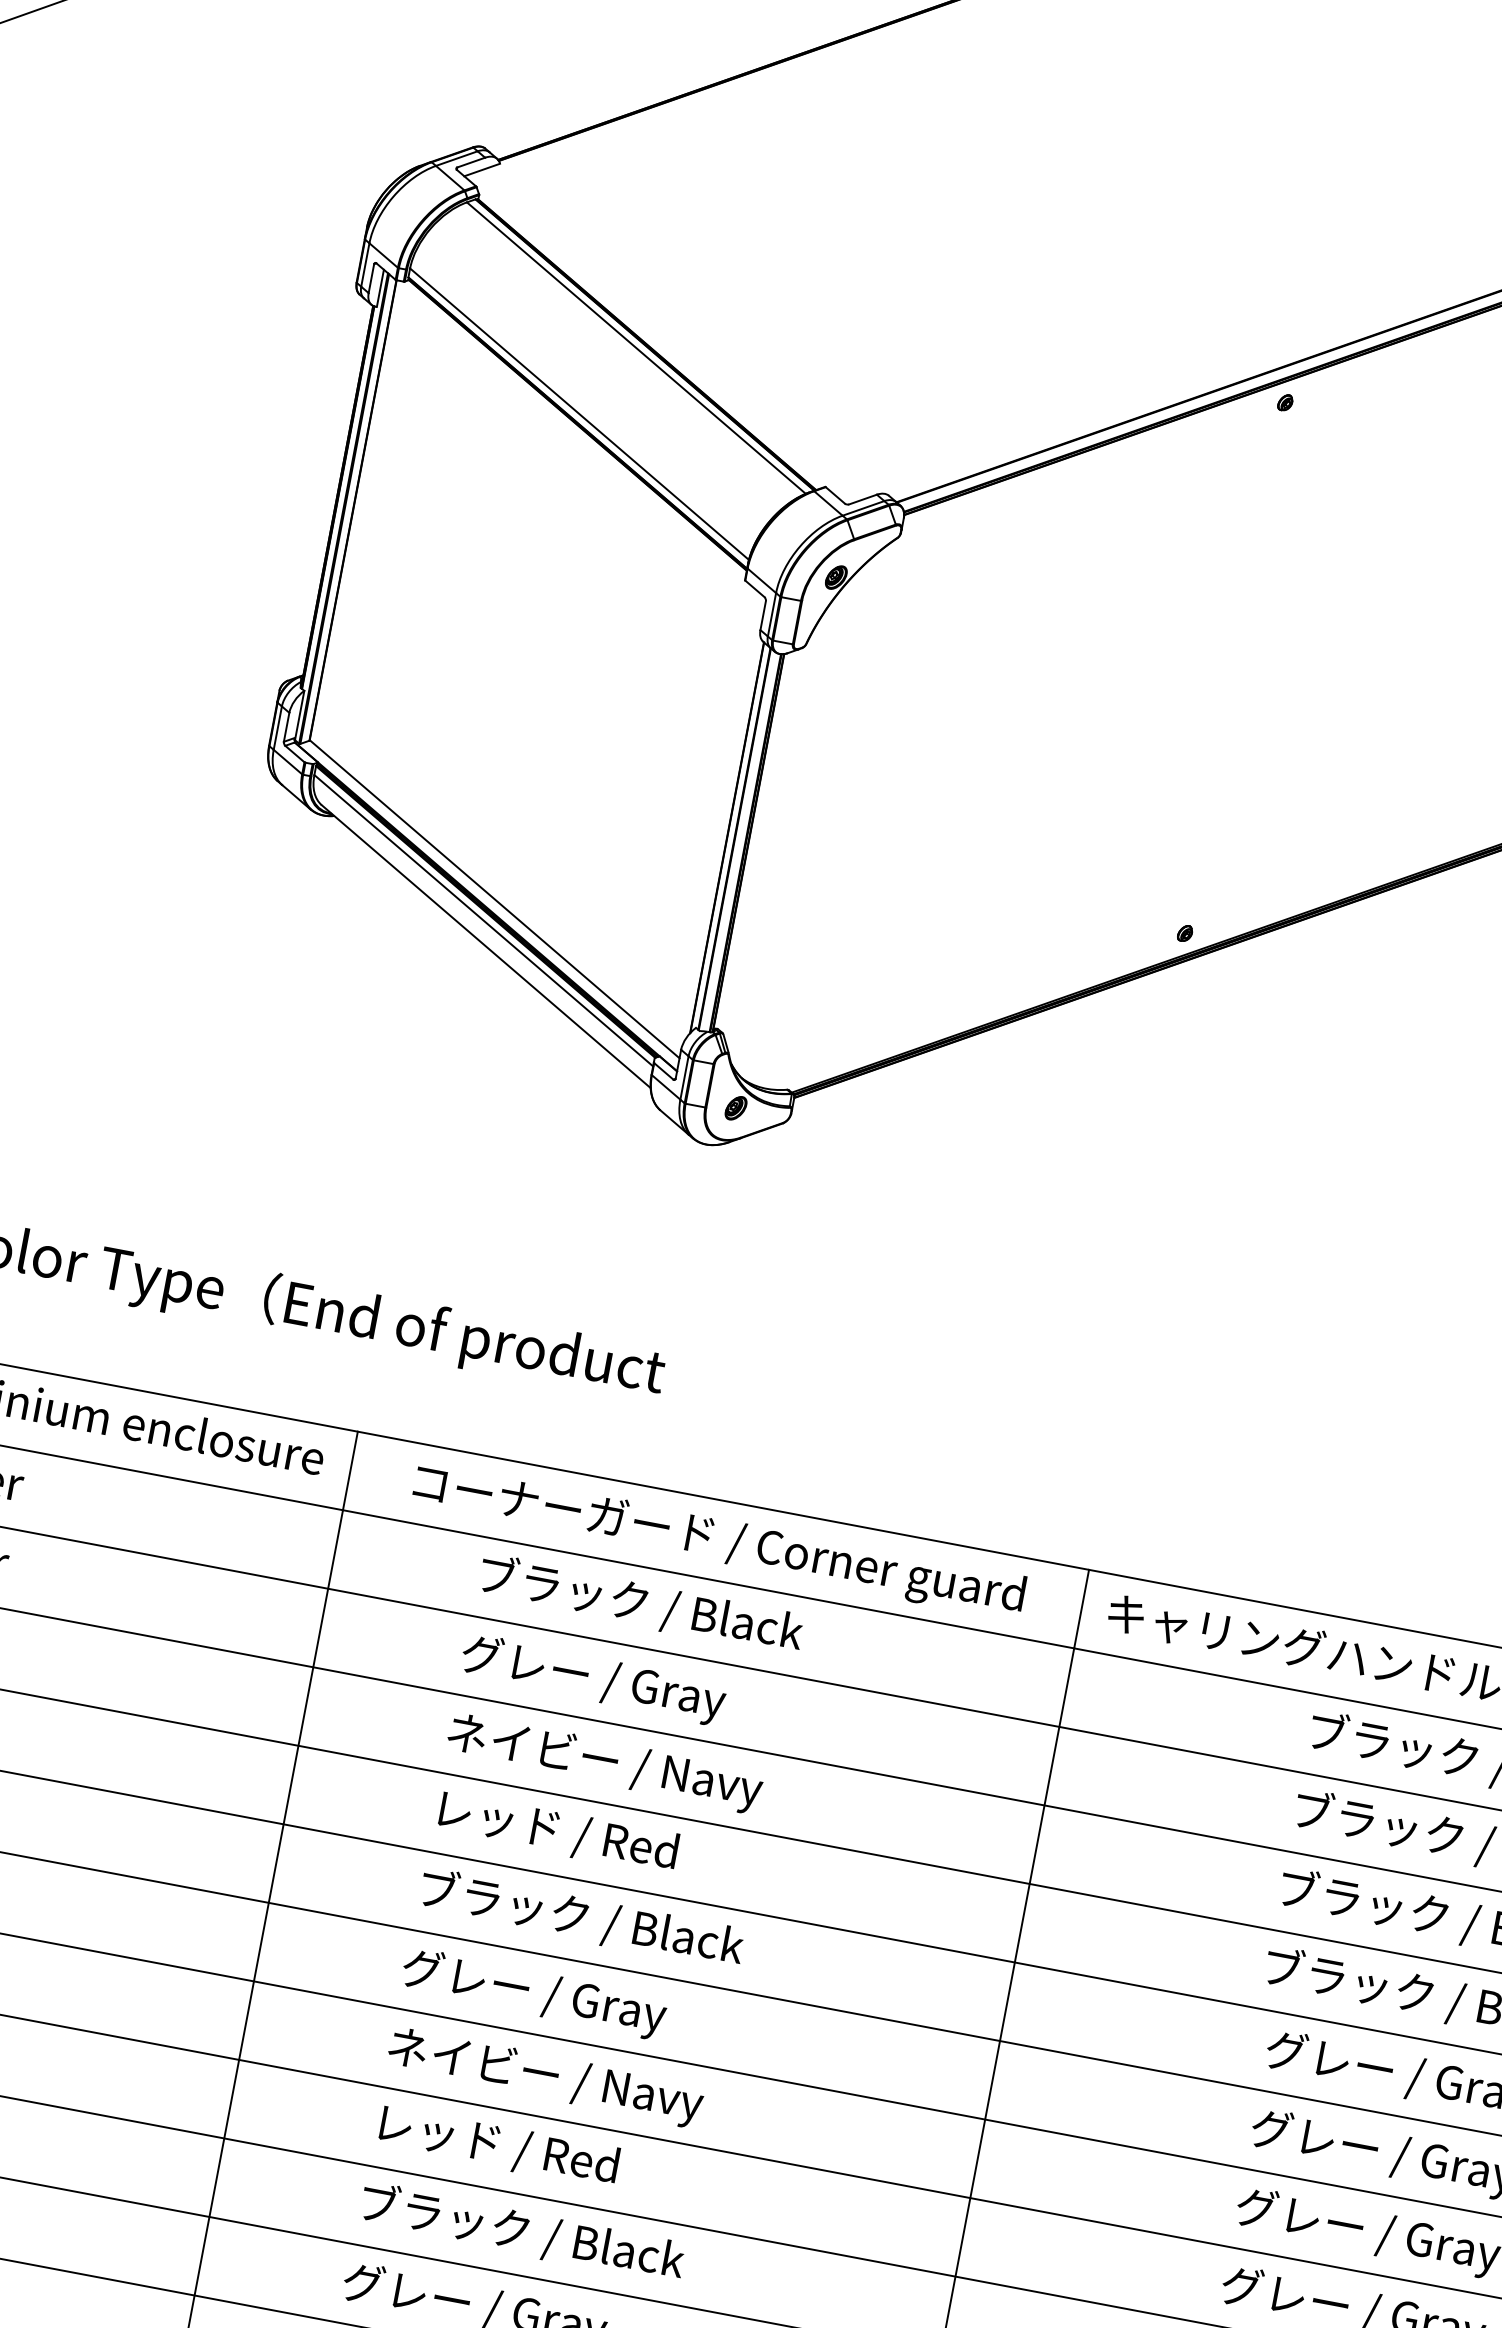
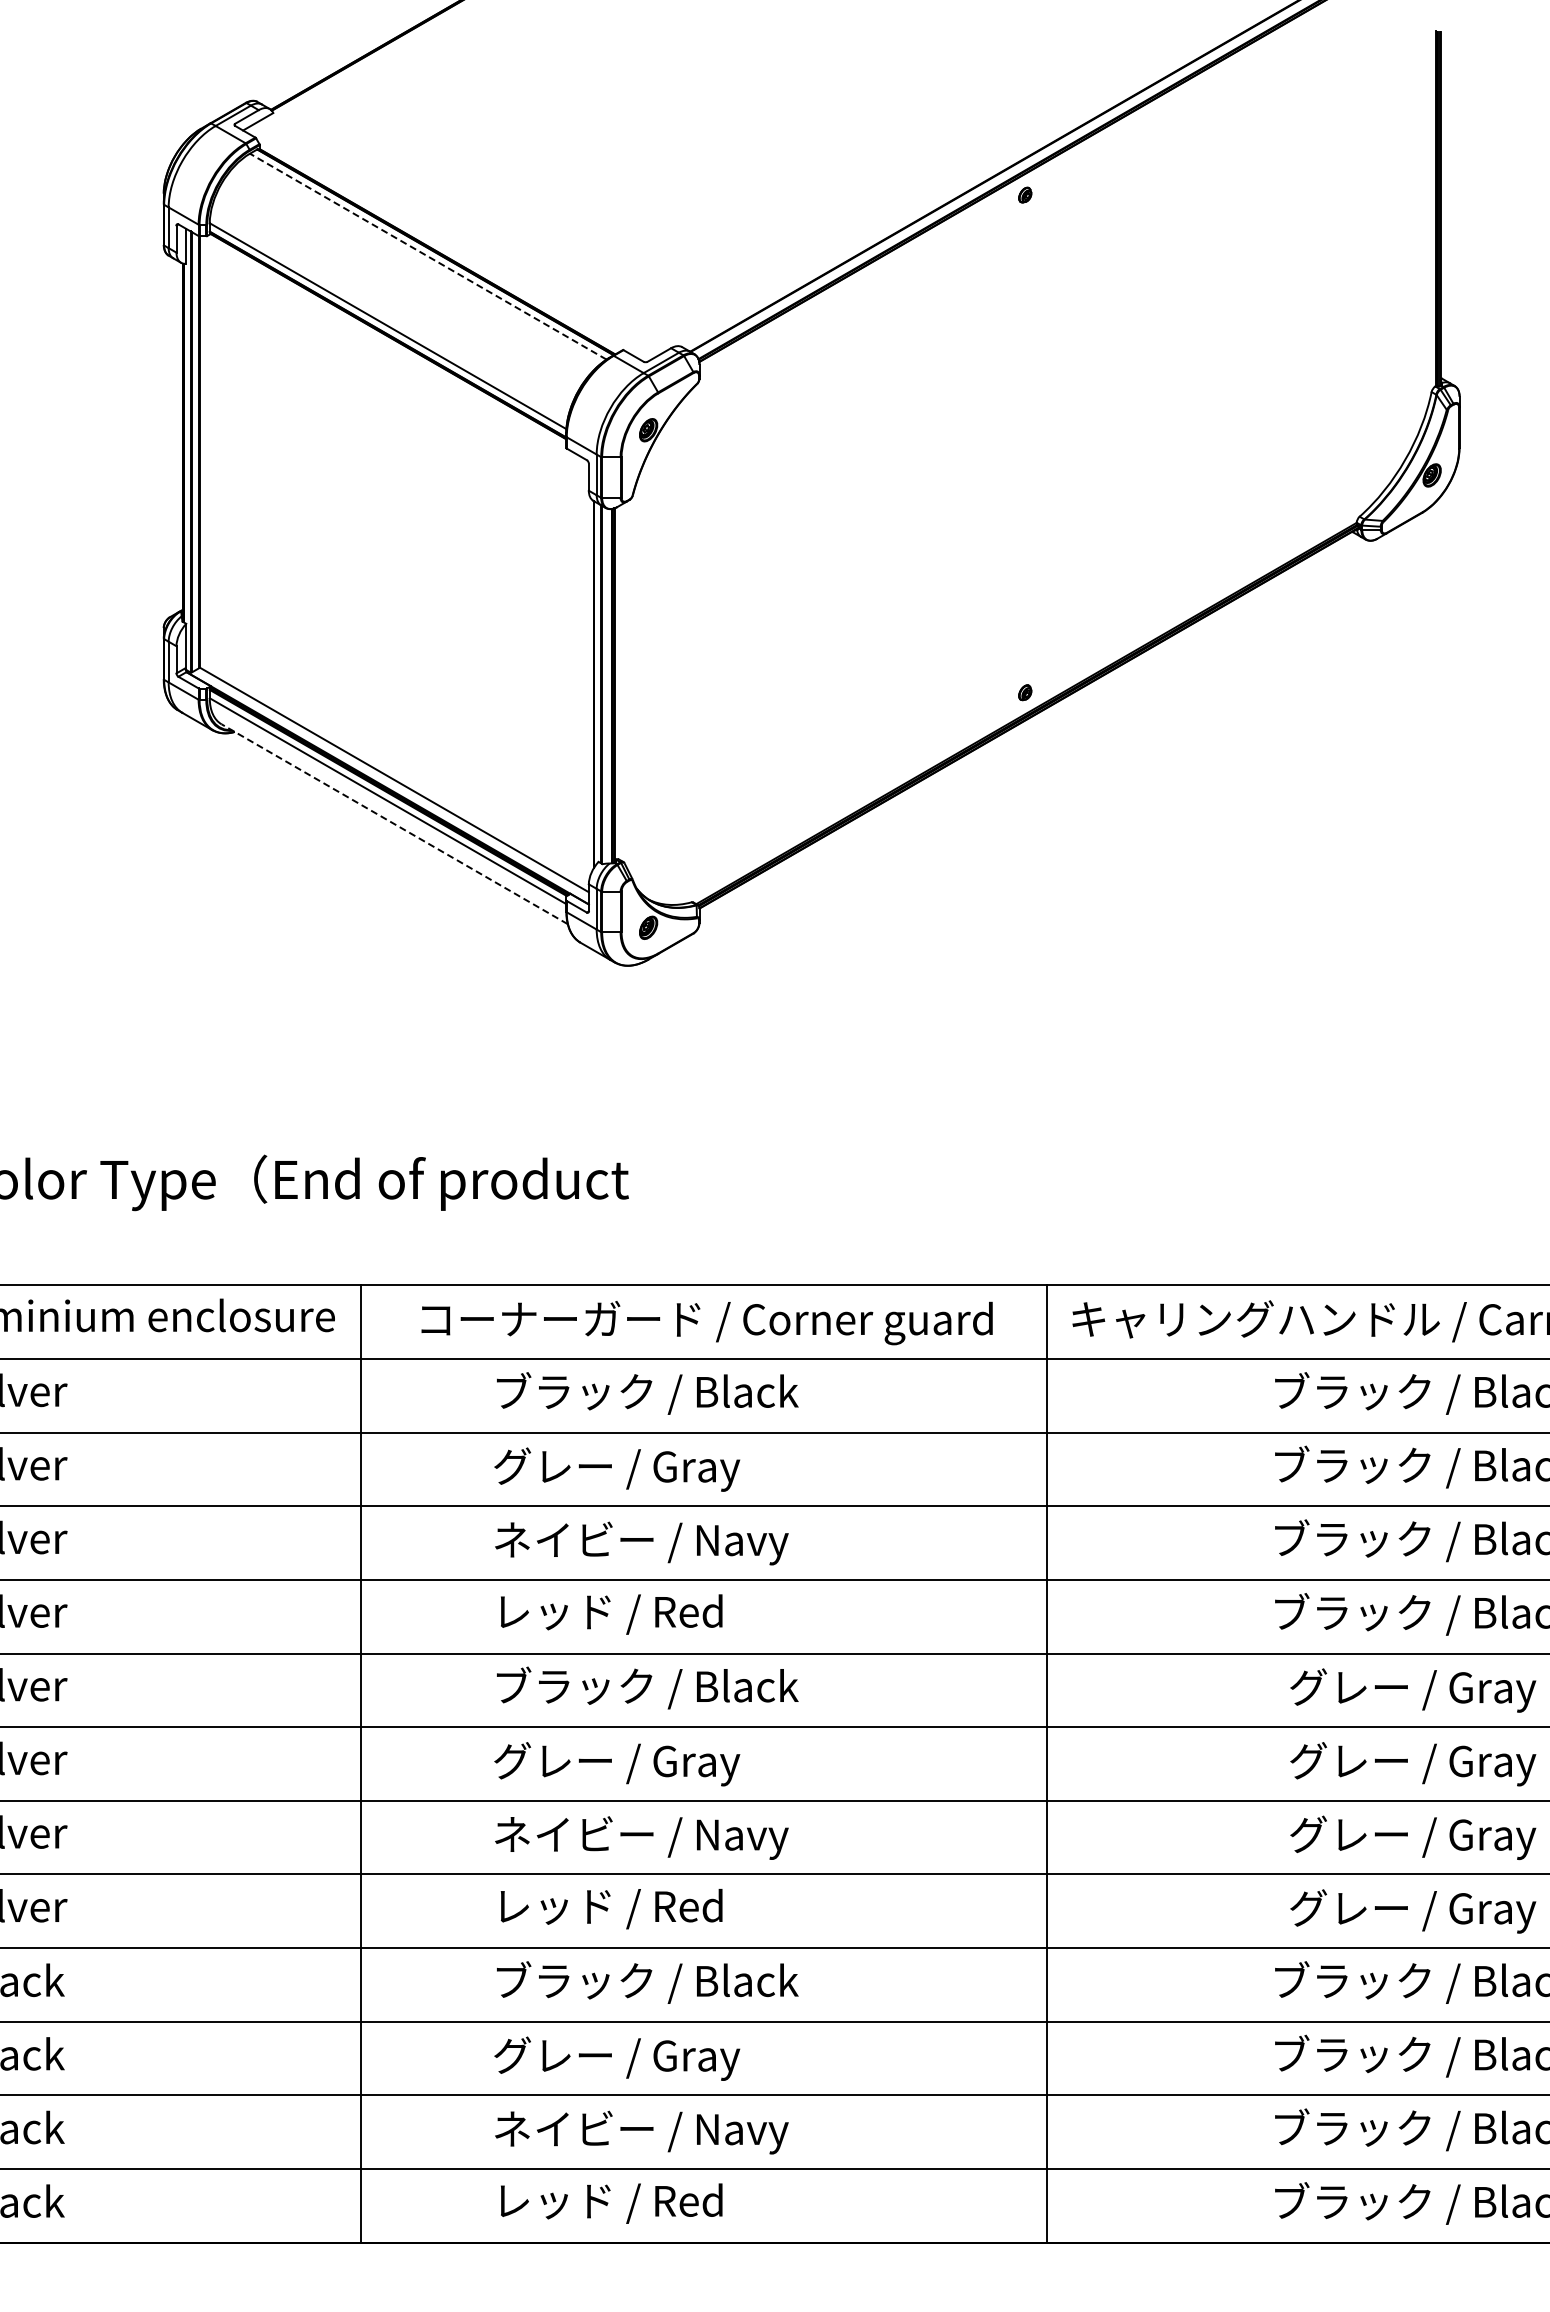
line: (636, 347) -> (428, 256), solid -> dashed
line: (485, 946) -> (394, 824), solid -> dashed

